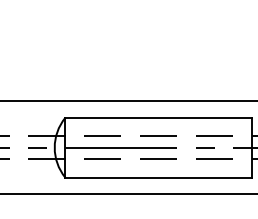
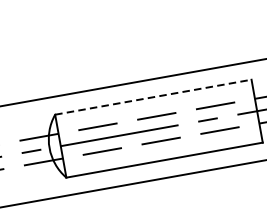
line: (159, 117) -> (154, 96), solid -> dashed

